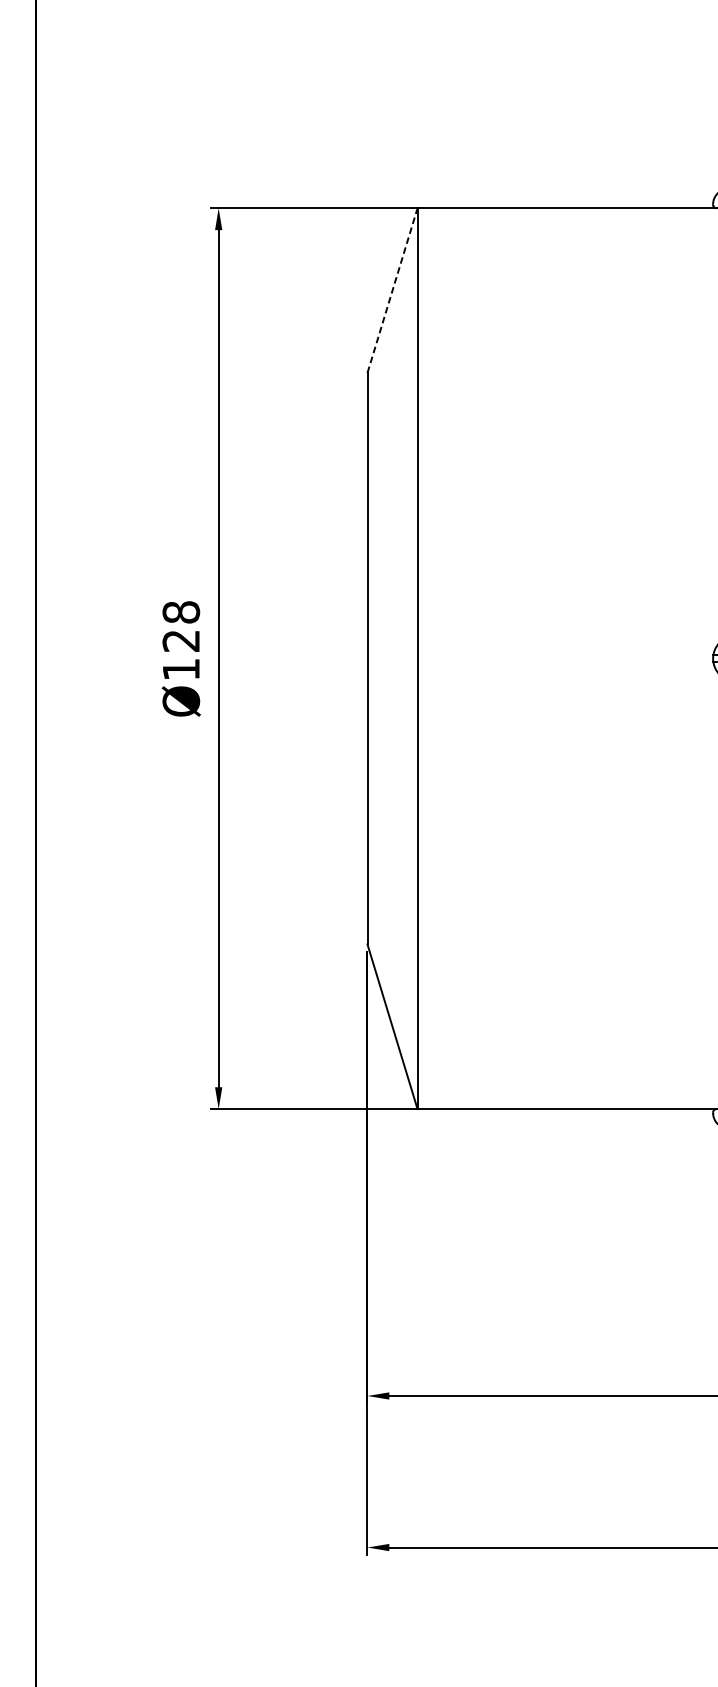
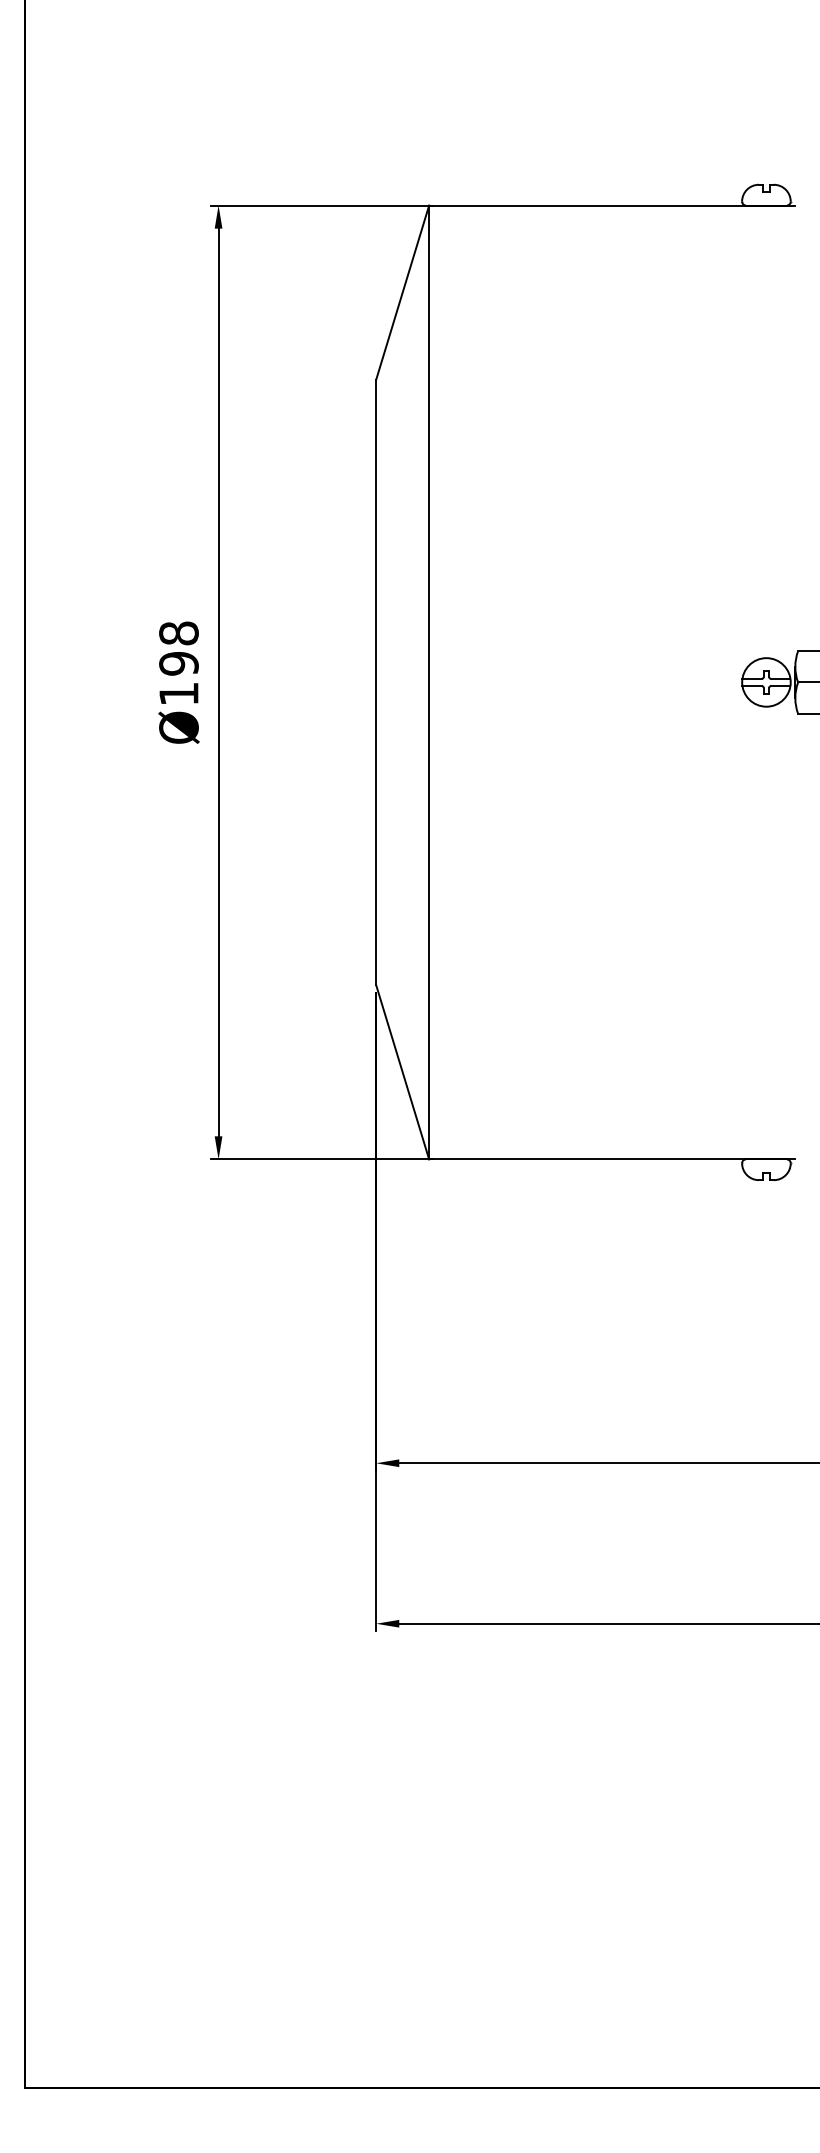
line: (392, 290) -> (402, 292), dashed -> solid
text: (180, 640) -> (178, 663), Ø128 -> Ø198

